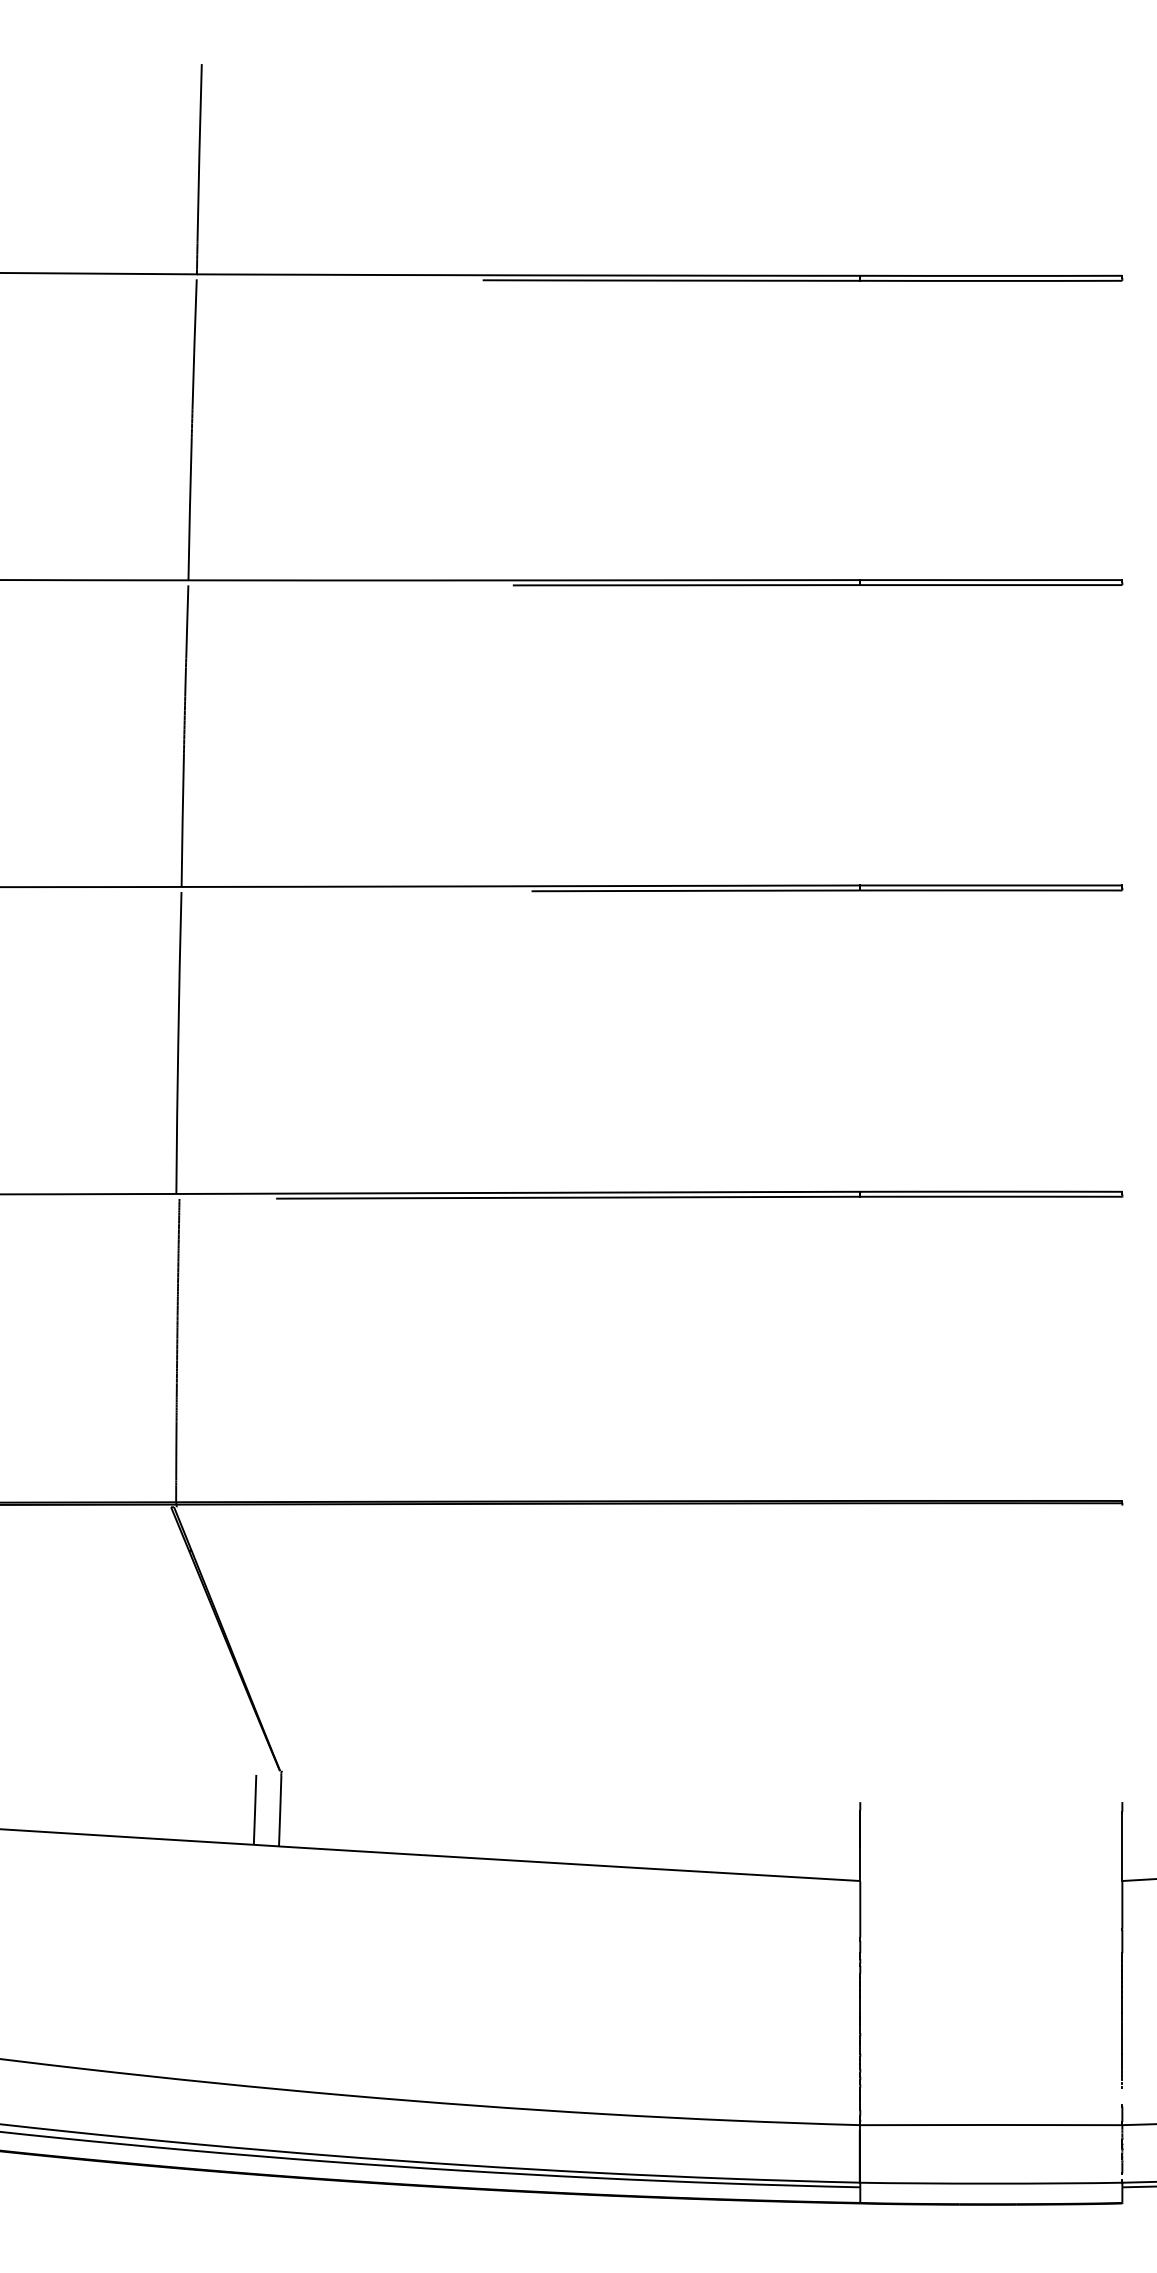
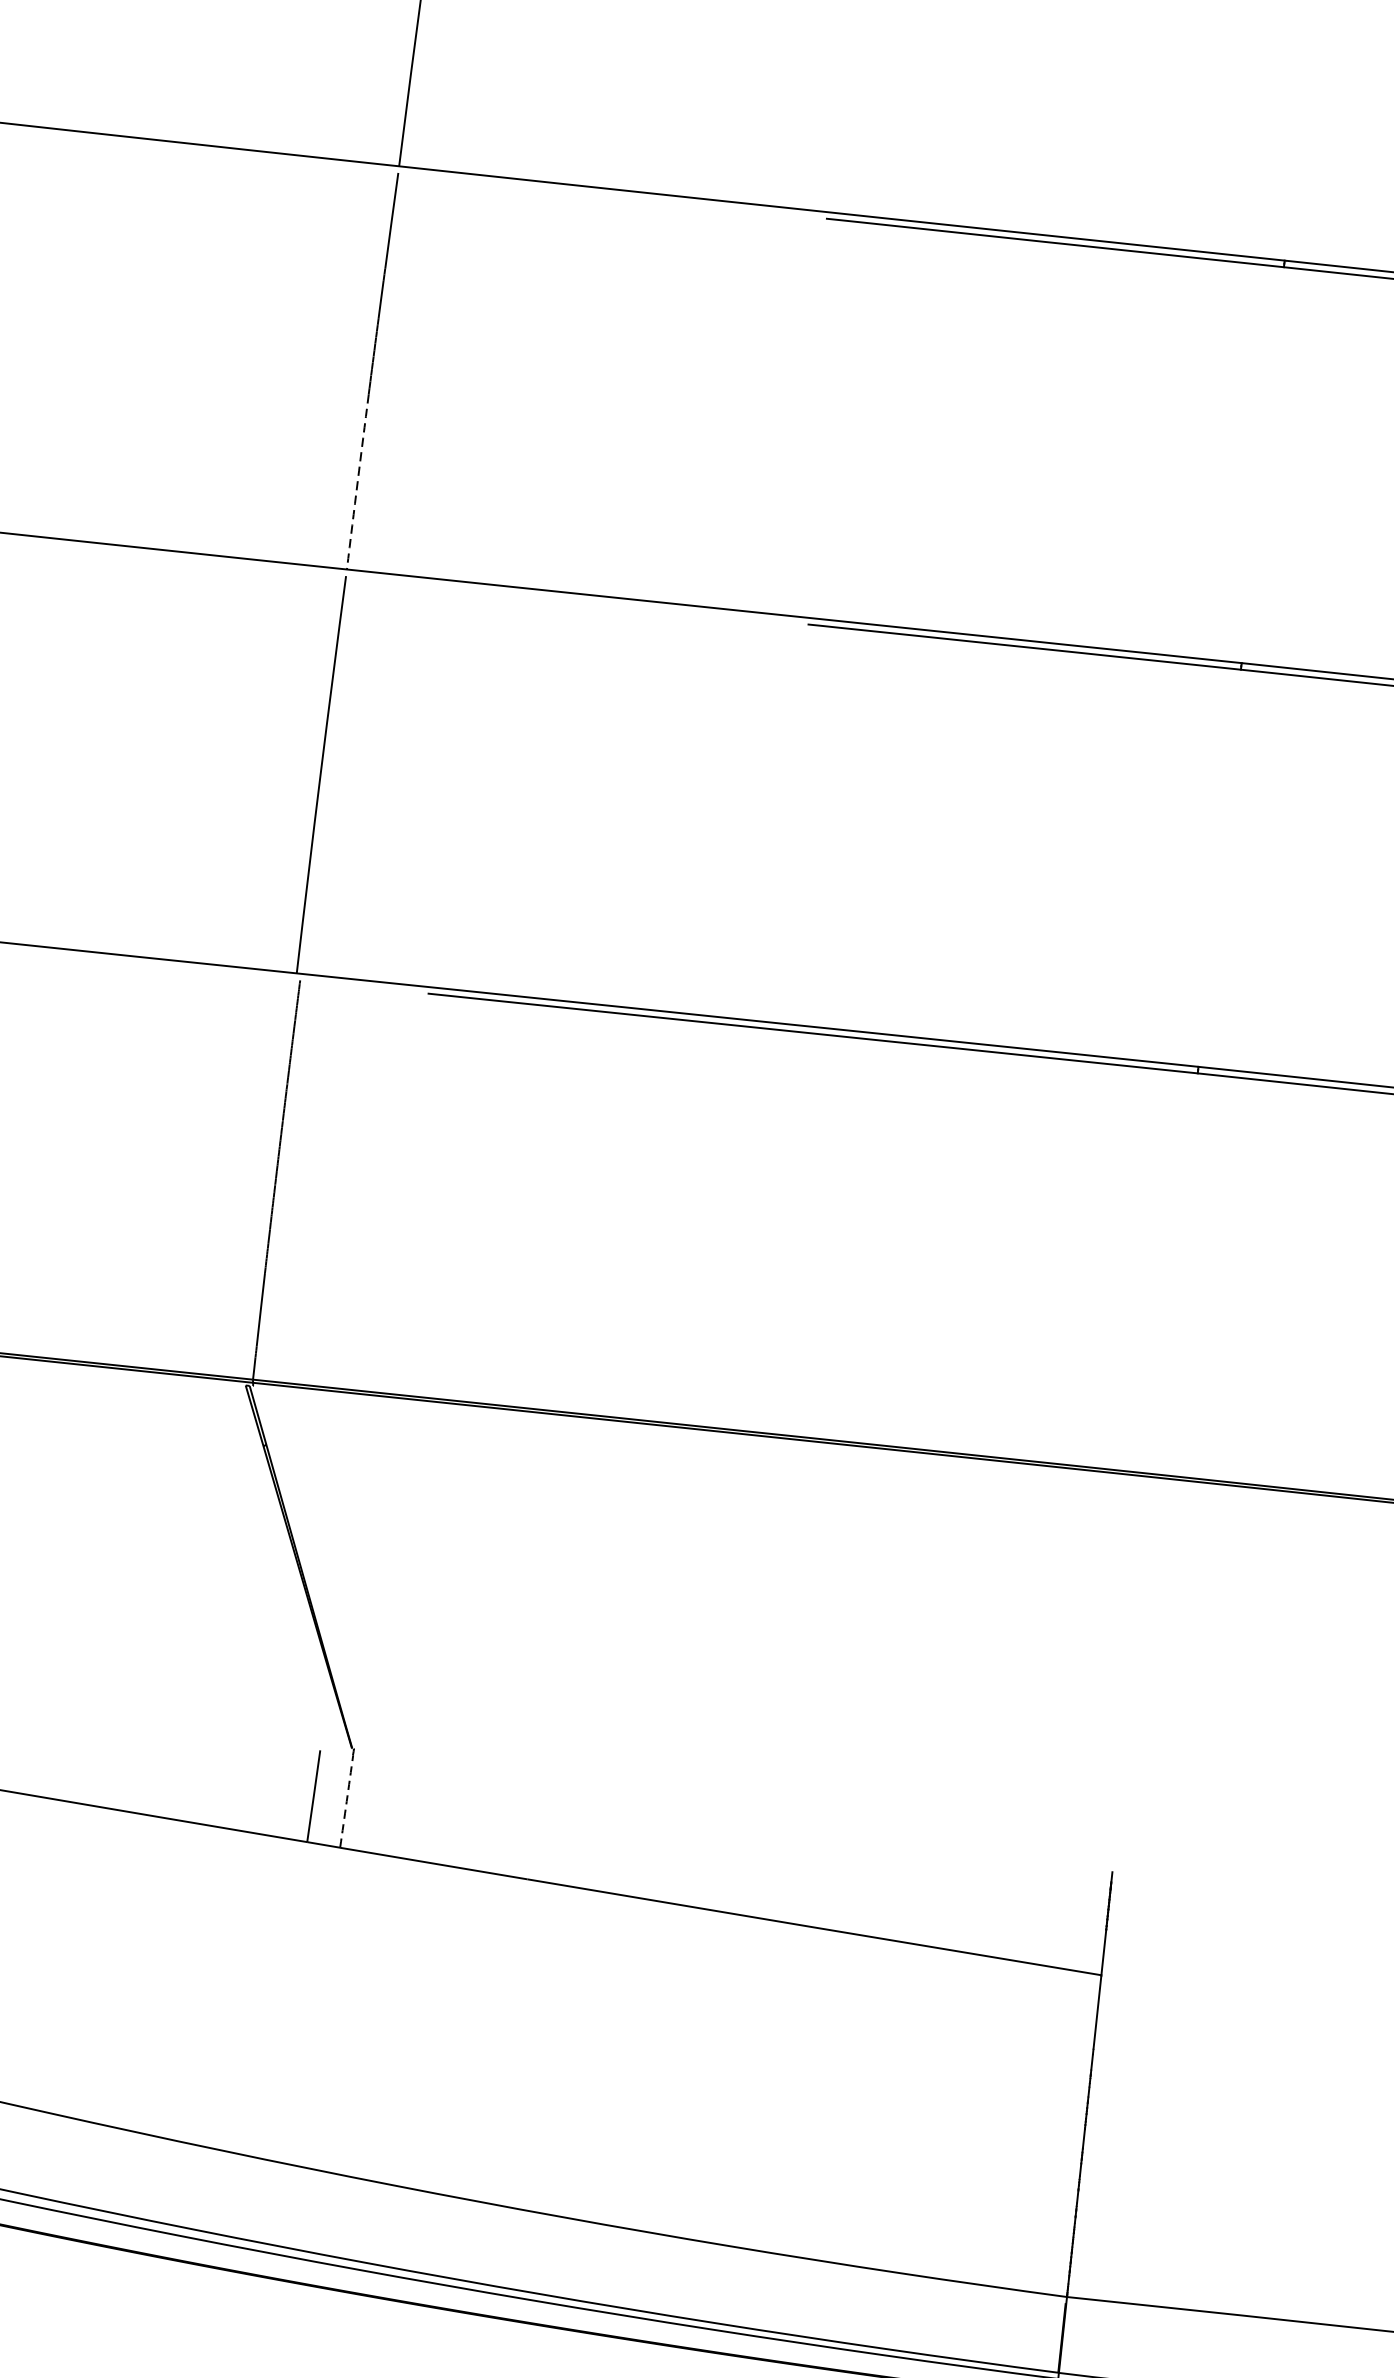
arc: (182, 820) -> (357, 482), solid -> dashed
arc: (280, 1811) -> (347, 1801), solid -> dashed

